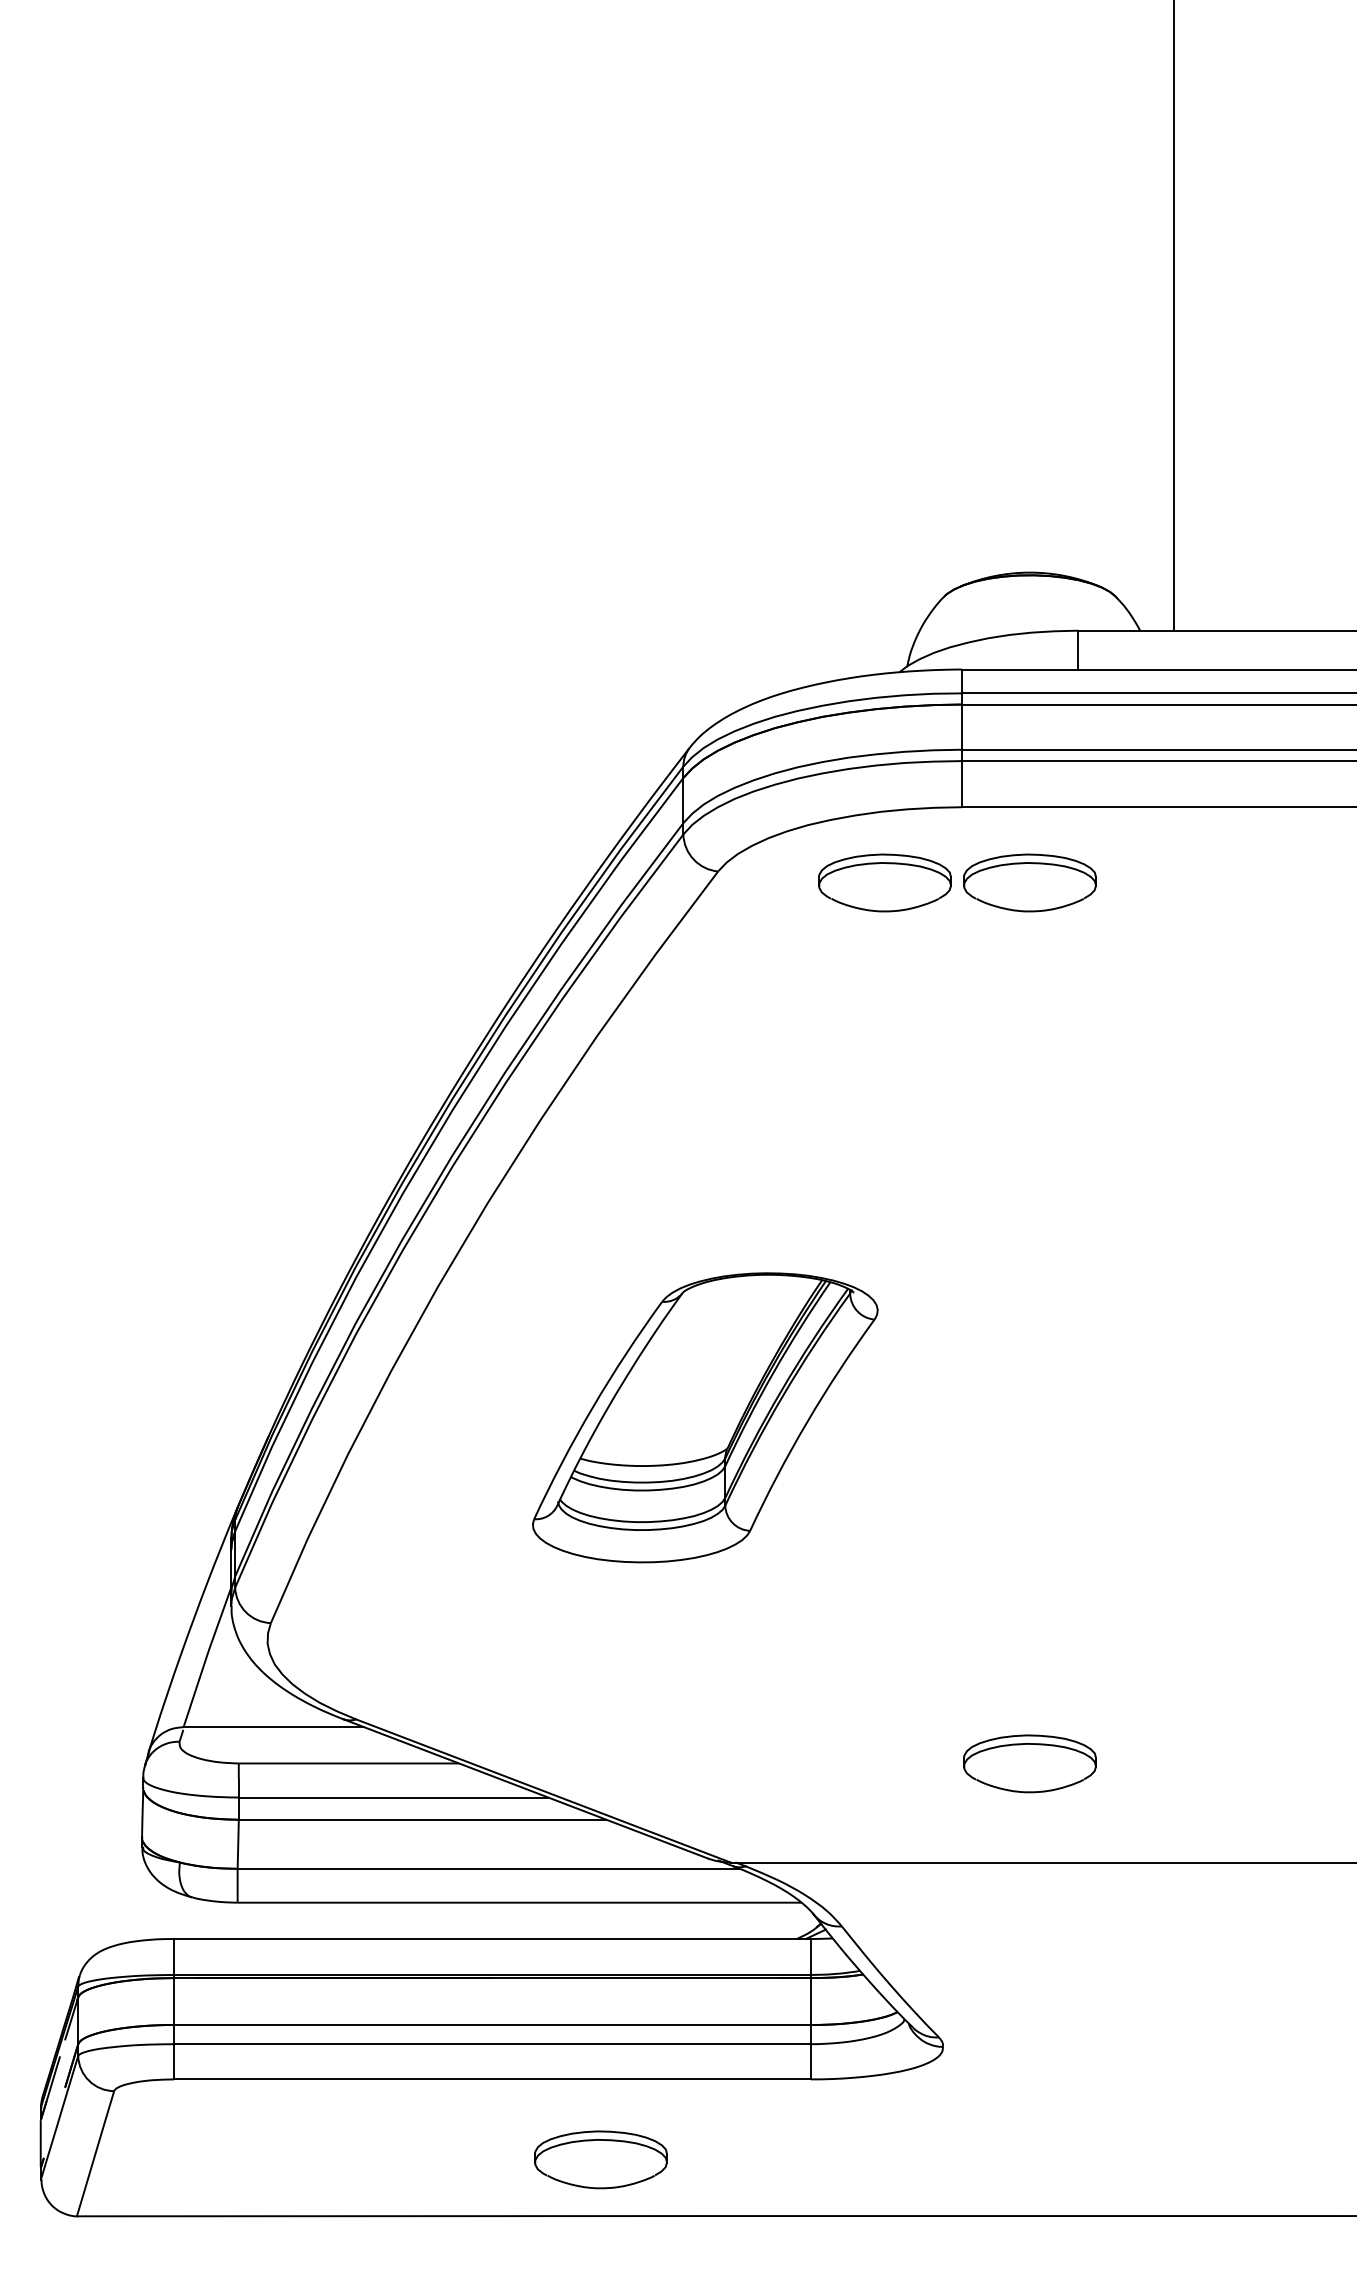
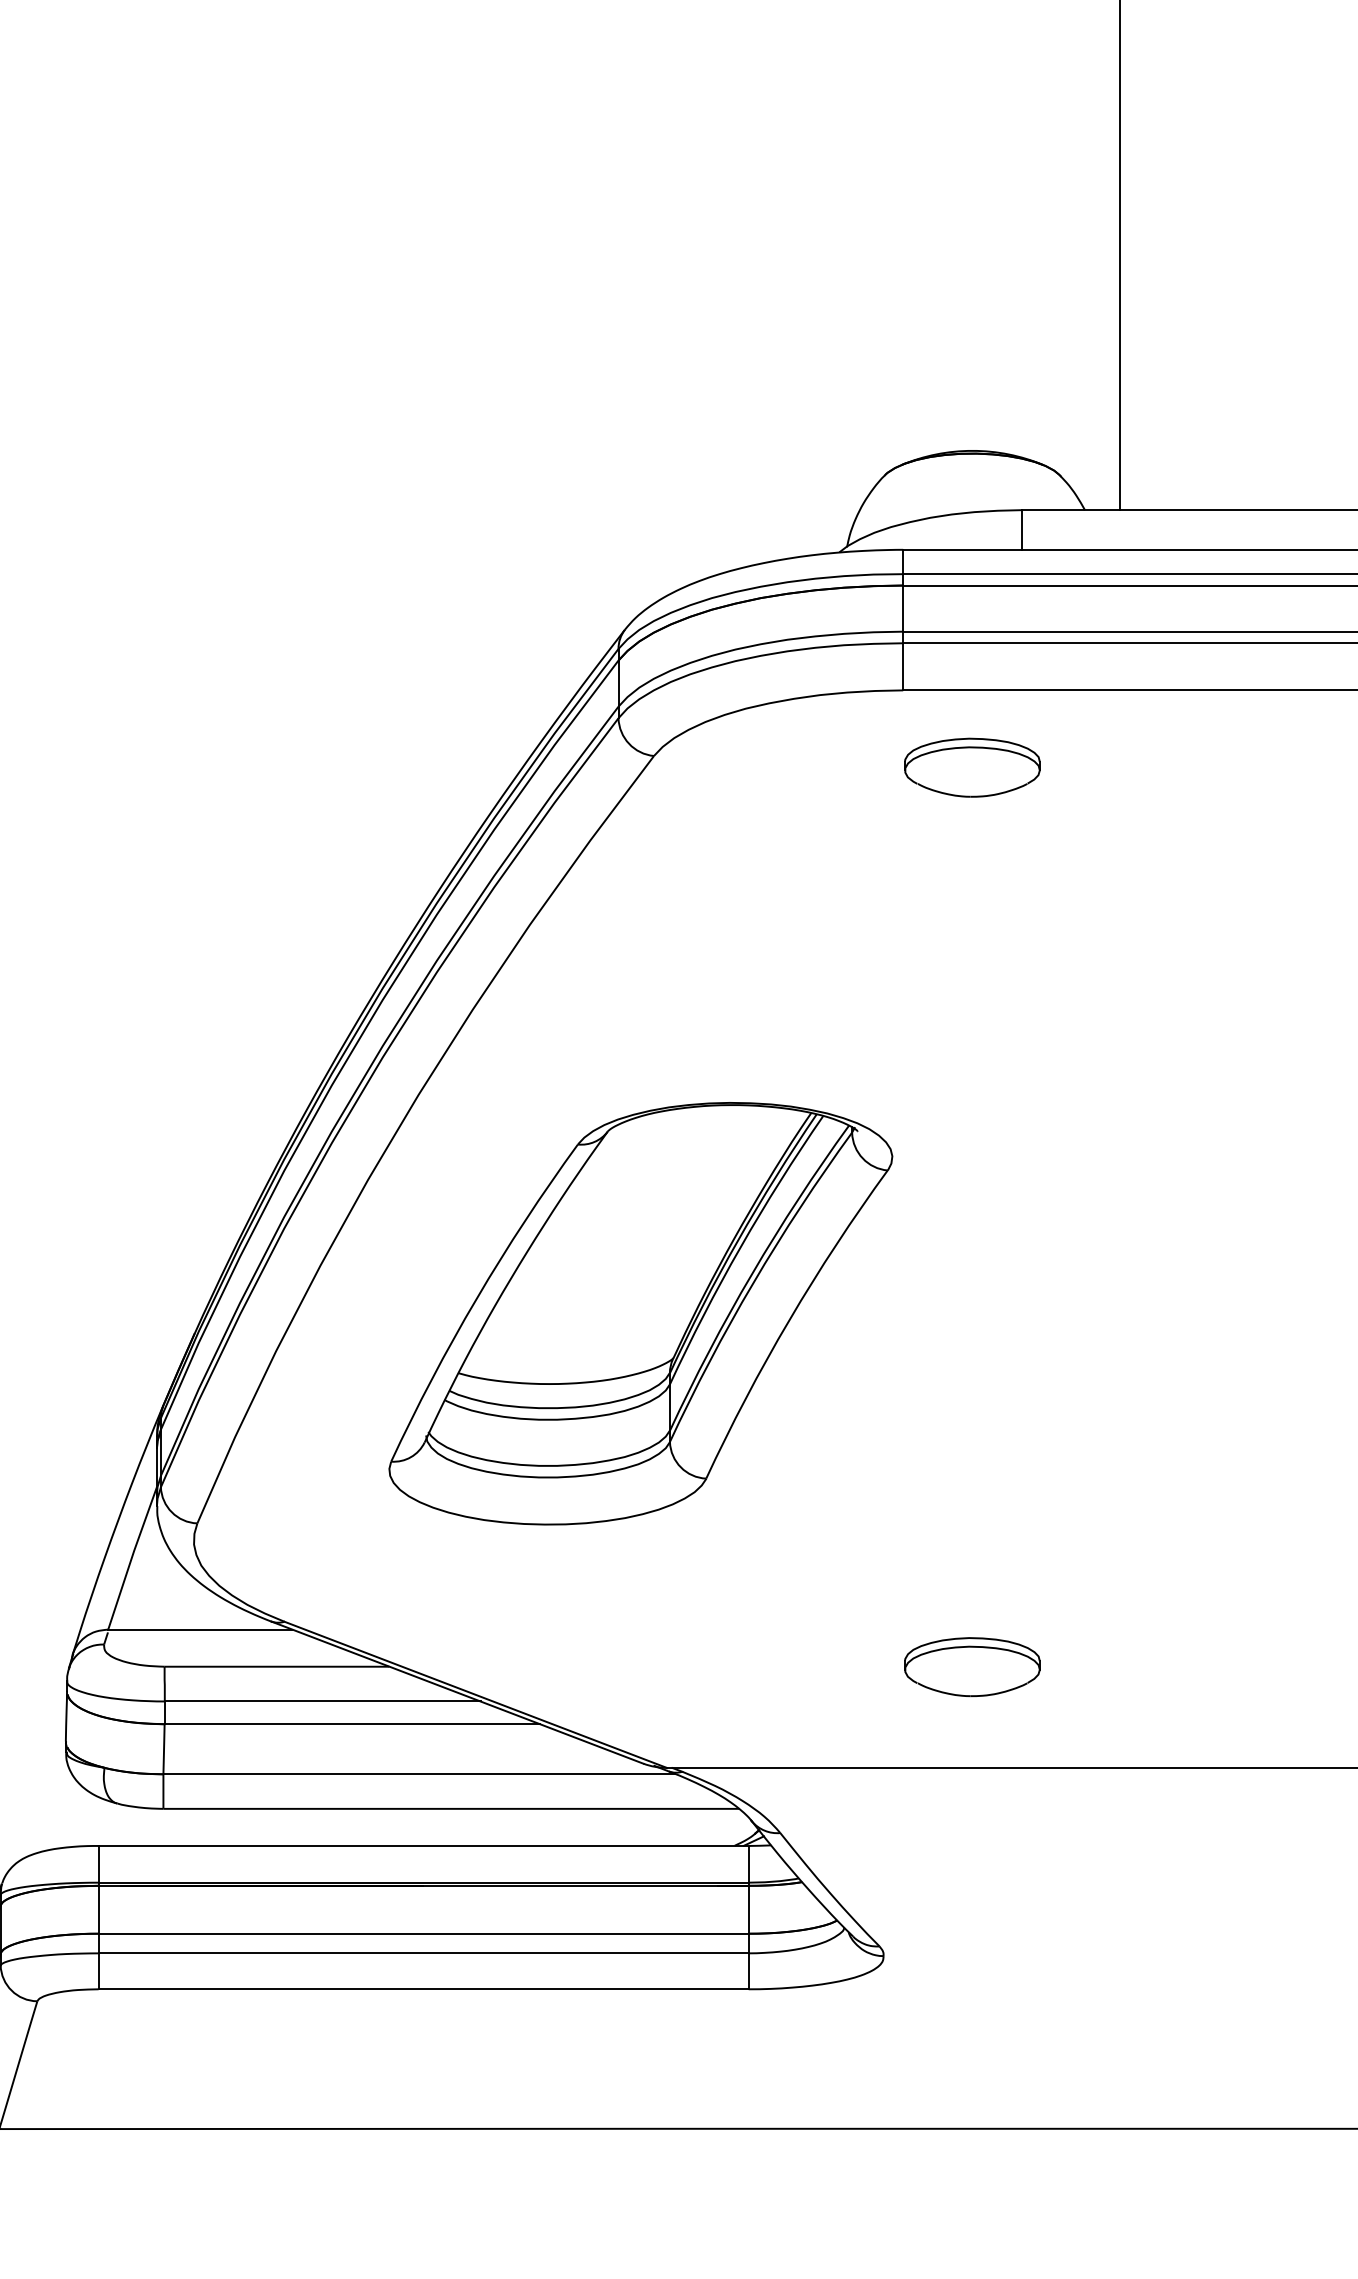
part: (884, 882) -> (823, 767), removed
part: (705, 1417) -> (641, 1313), size x1.43
part: (600, 2159) -> (533, 2071), removed

